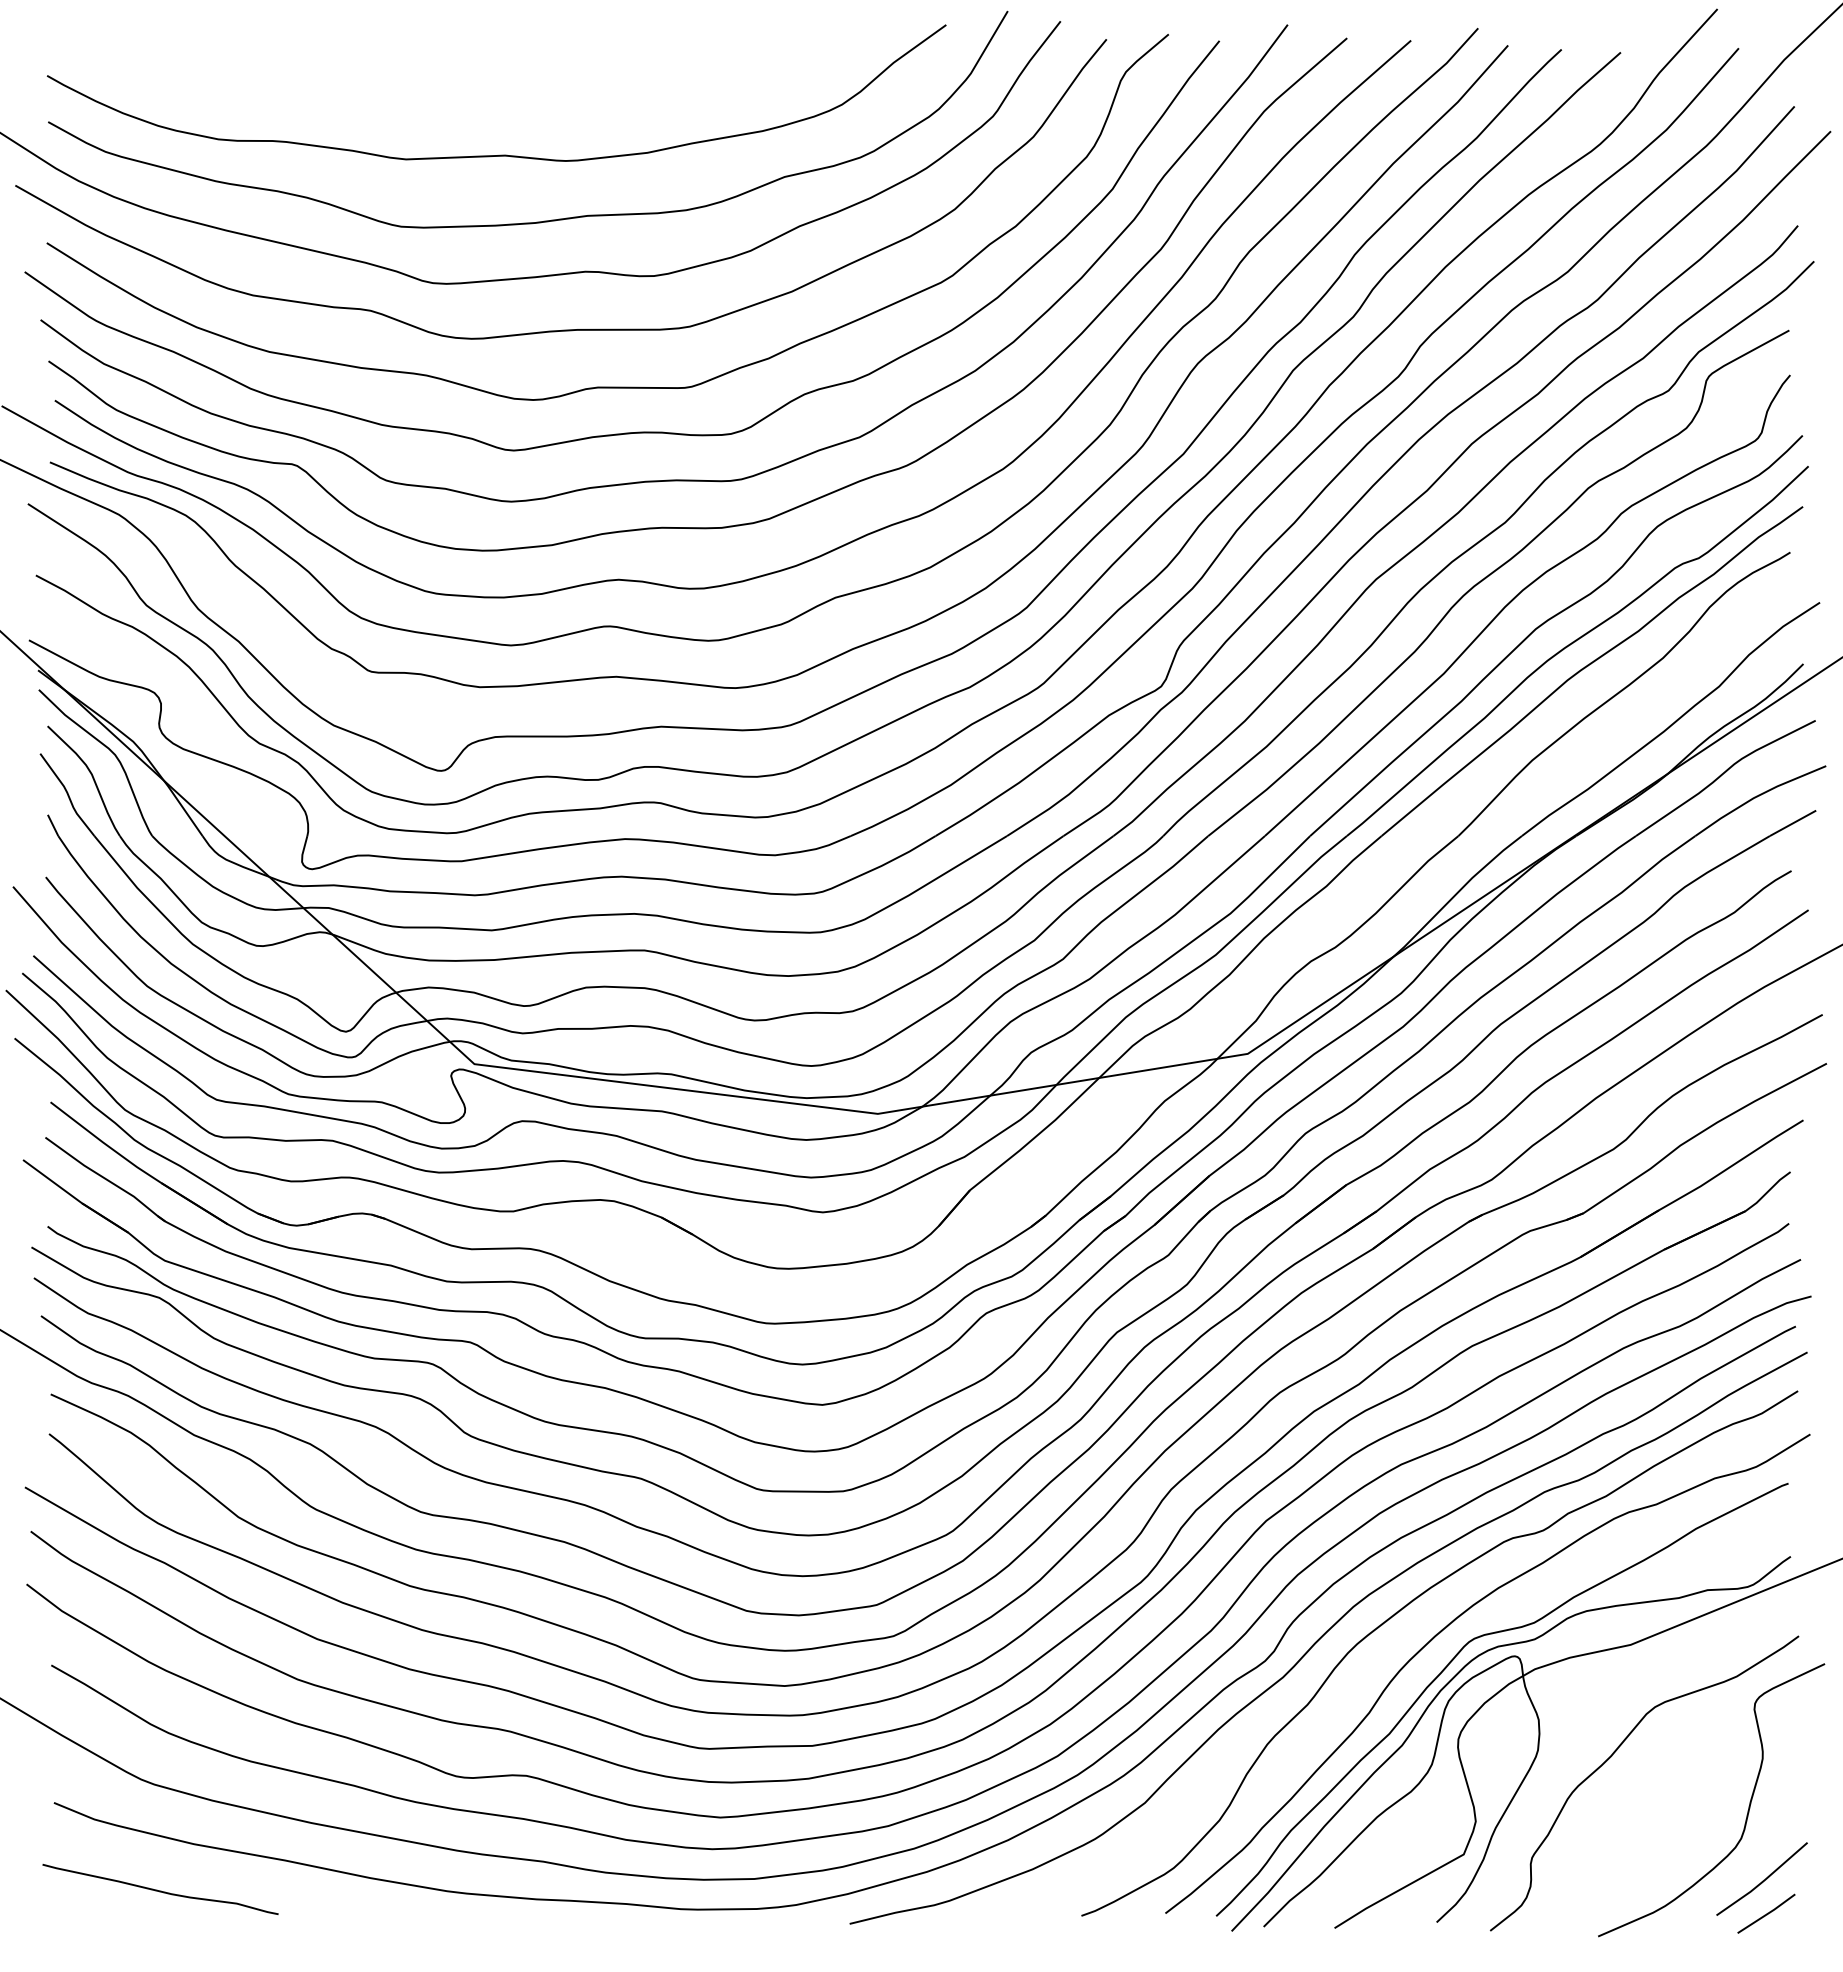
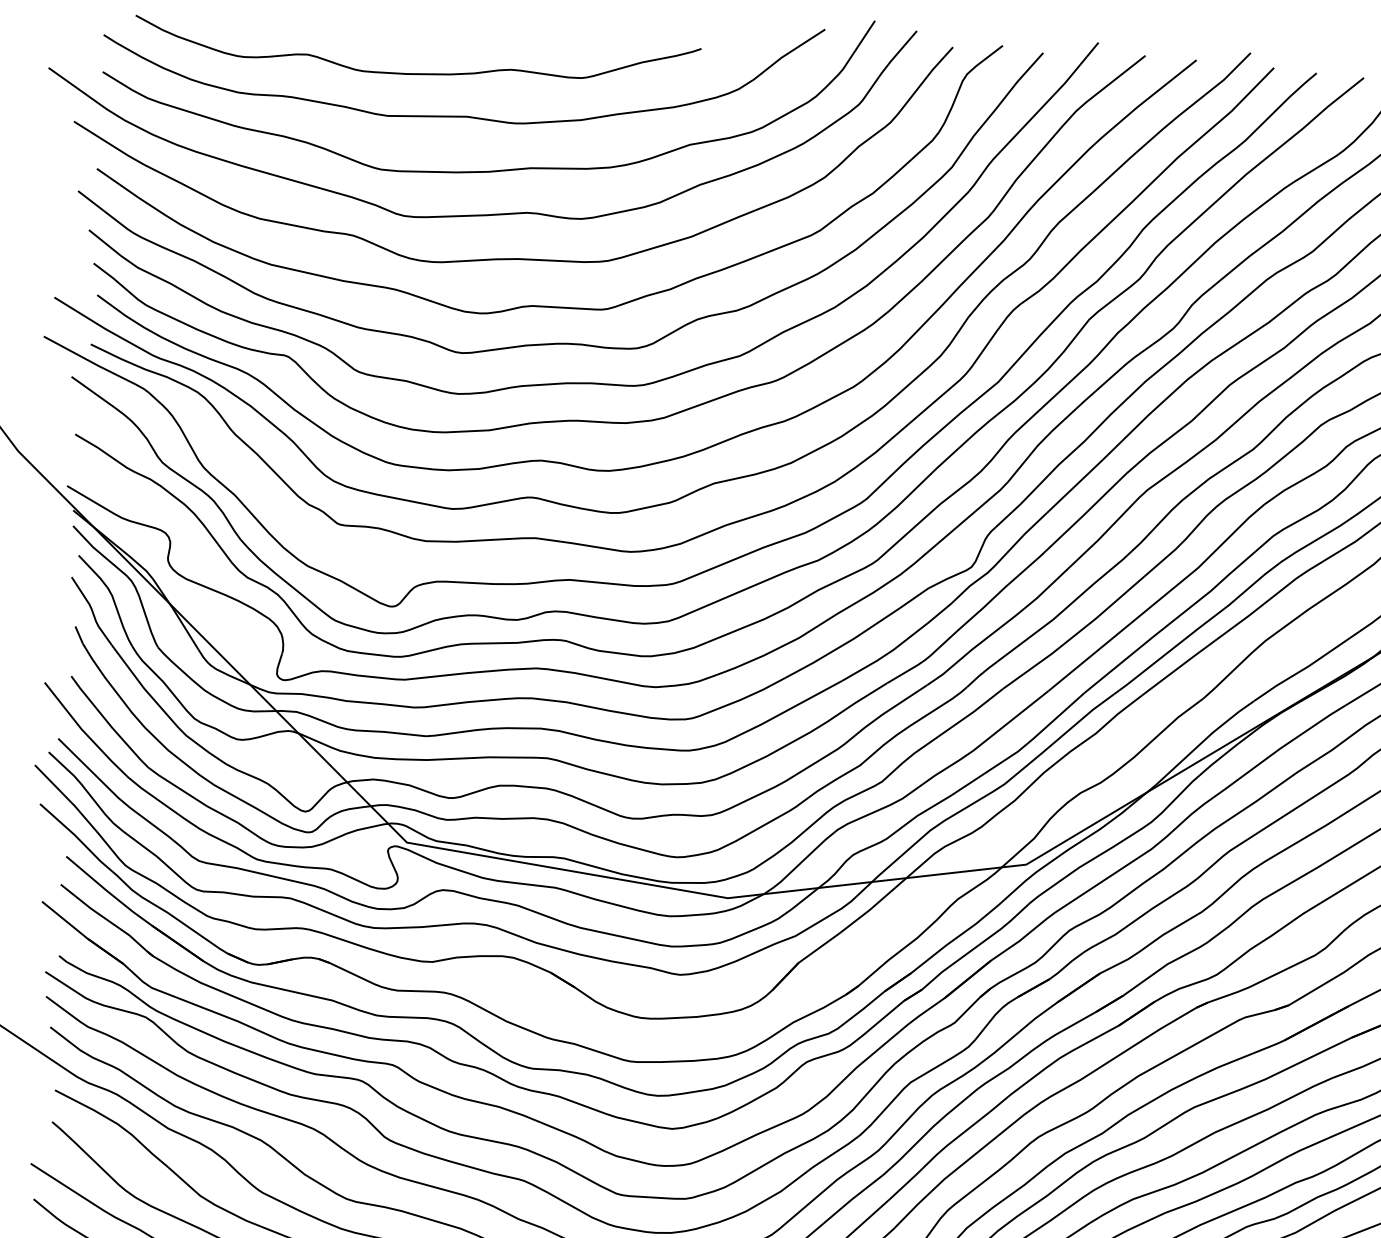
curve: (439, 104) -> (416, 73), added

